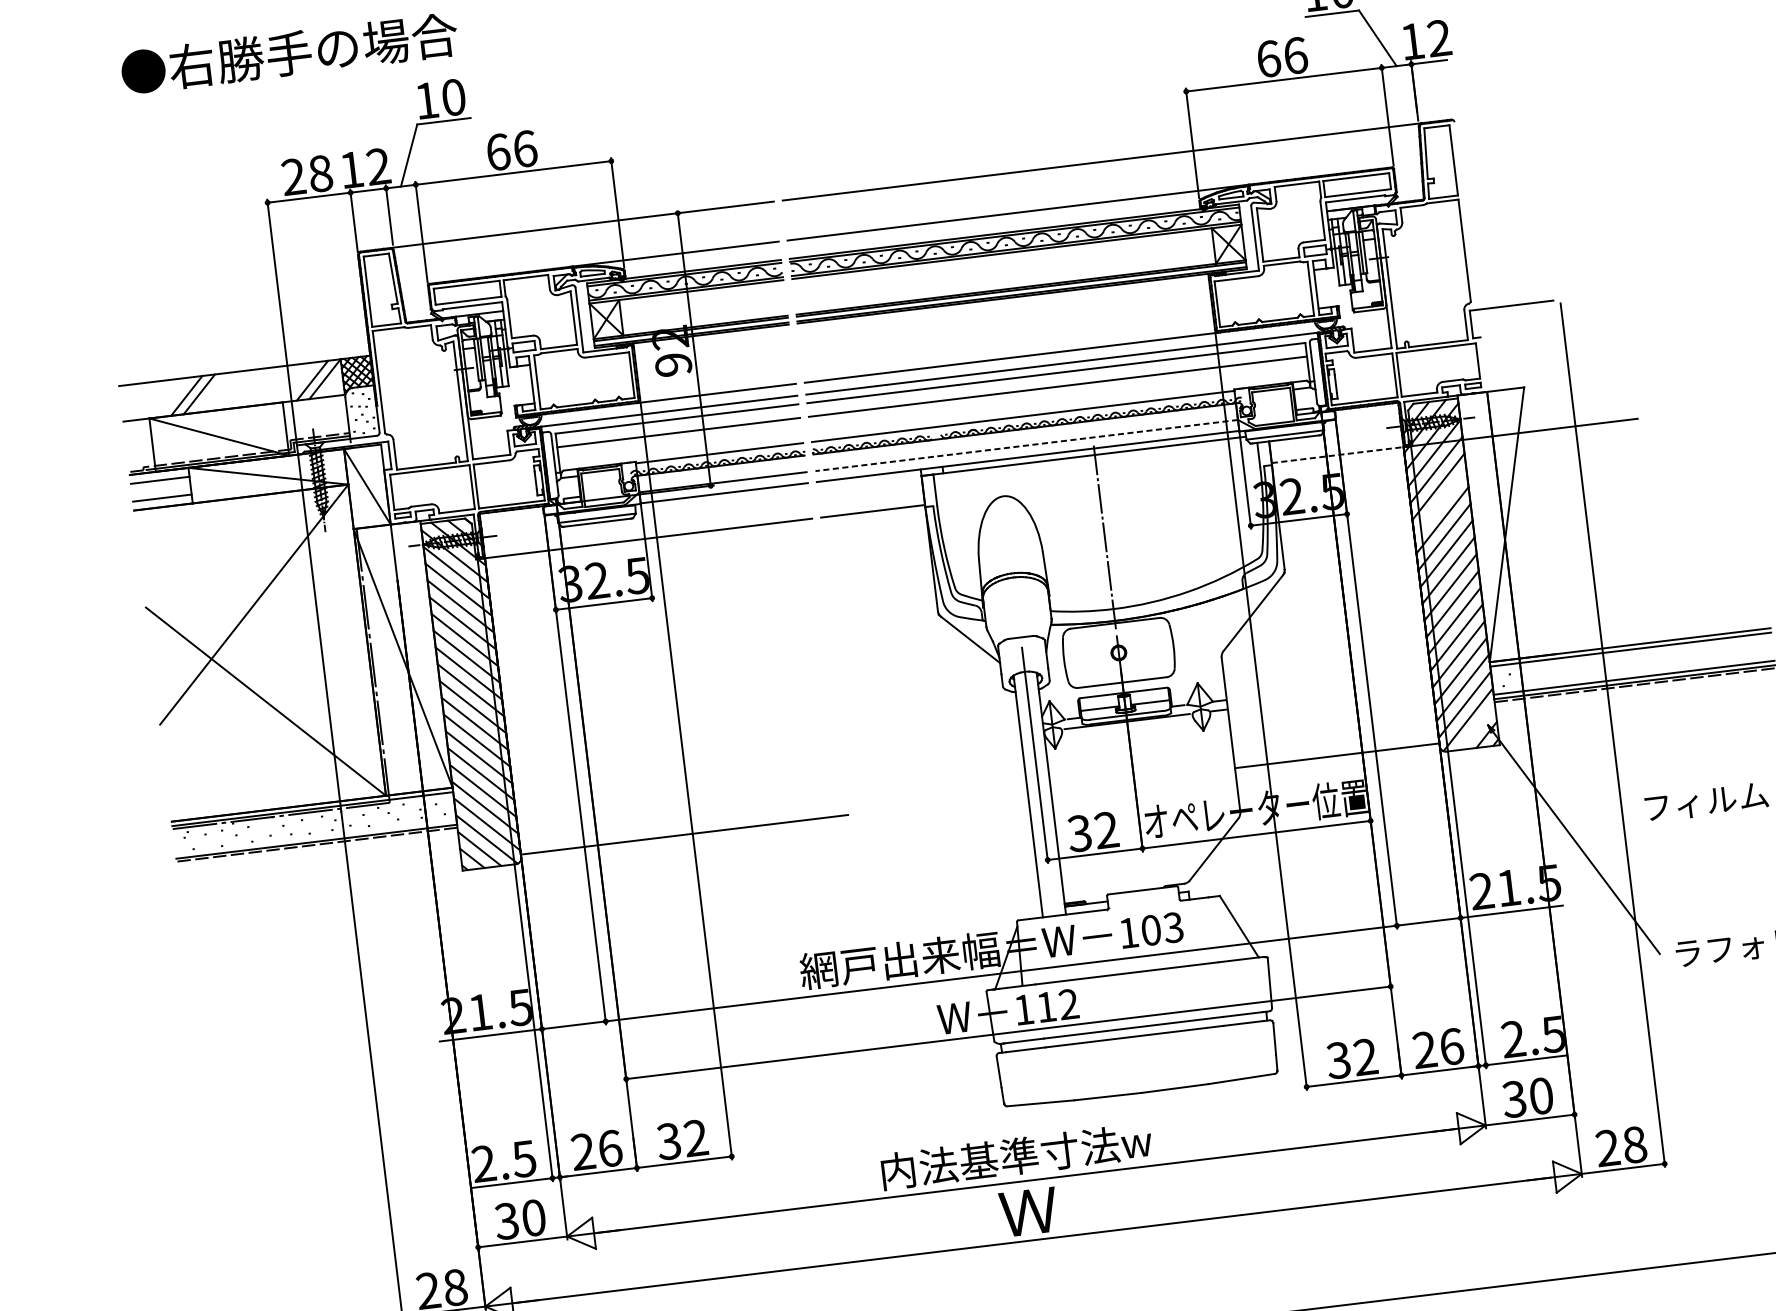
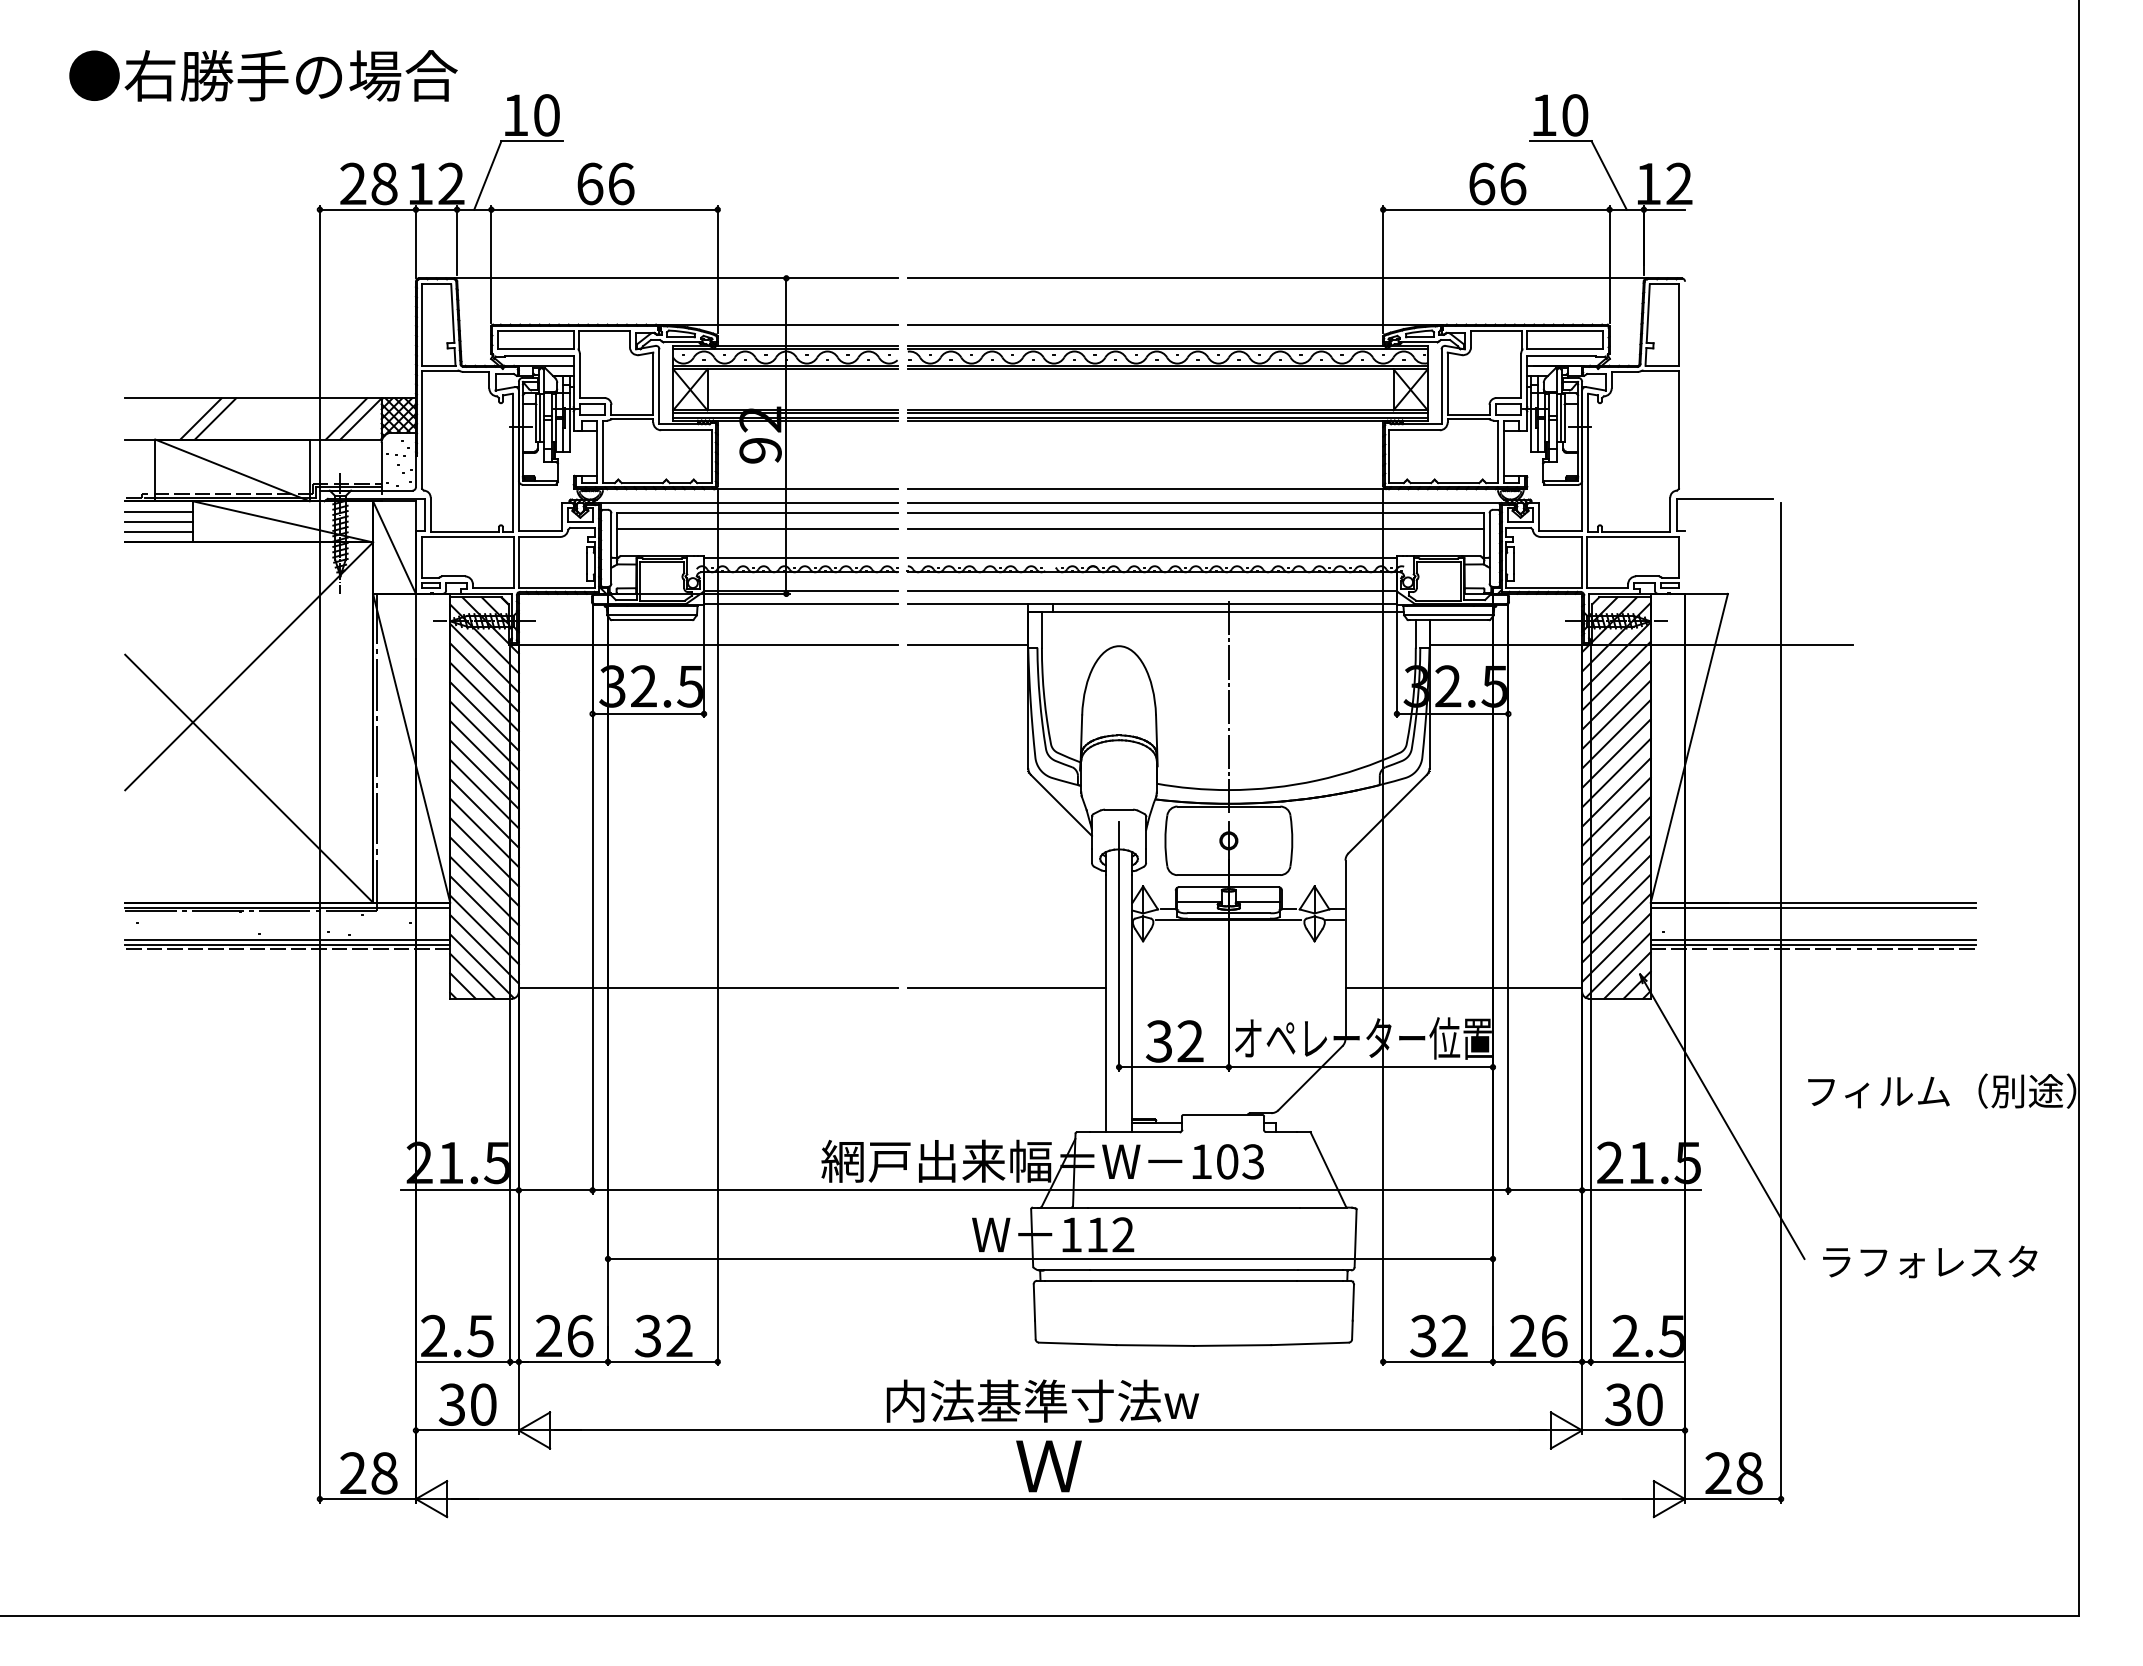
text: (289, 53) -> (263, 75), moved
line: (1026, 445) -> (1152, 591), dashed -> solid
line: (1339, 455) -> (1507, 645), dashed -> solid
line: (160, 488) -> (158, 521), added
line: (1440, 503) -> (1616, 714), added
line: (1477, 727) -> (1627, 975), added
line: (942, 803) -> (1006, 988), added
line: (316, 837) -> (287, 940), added

